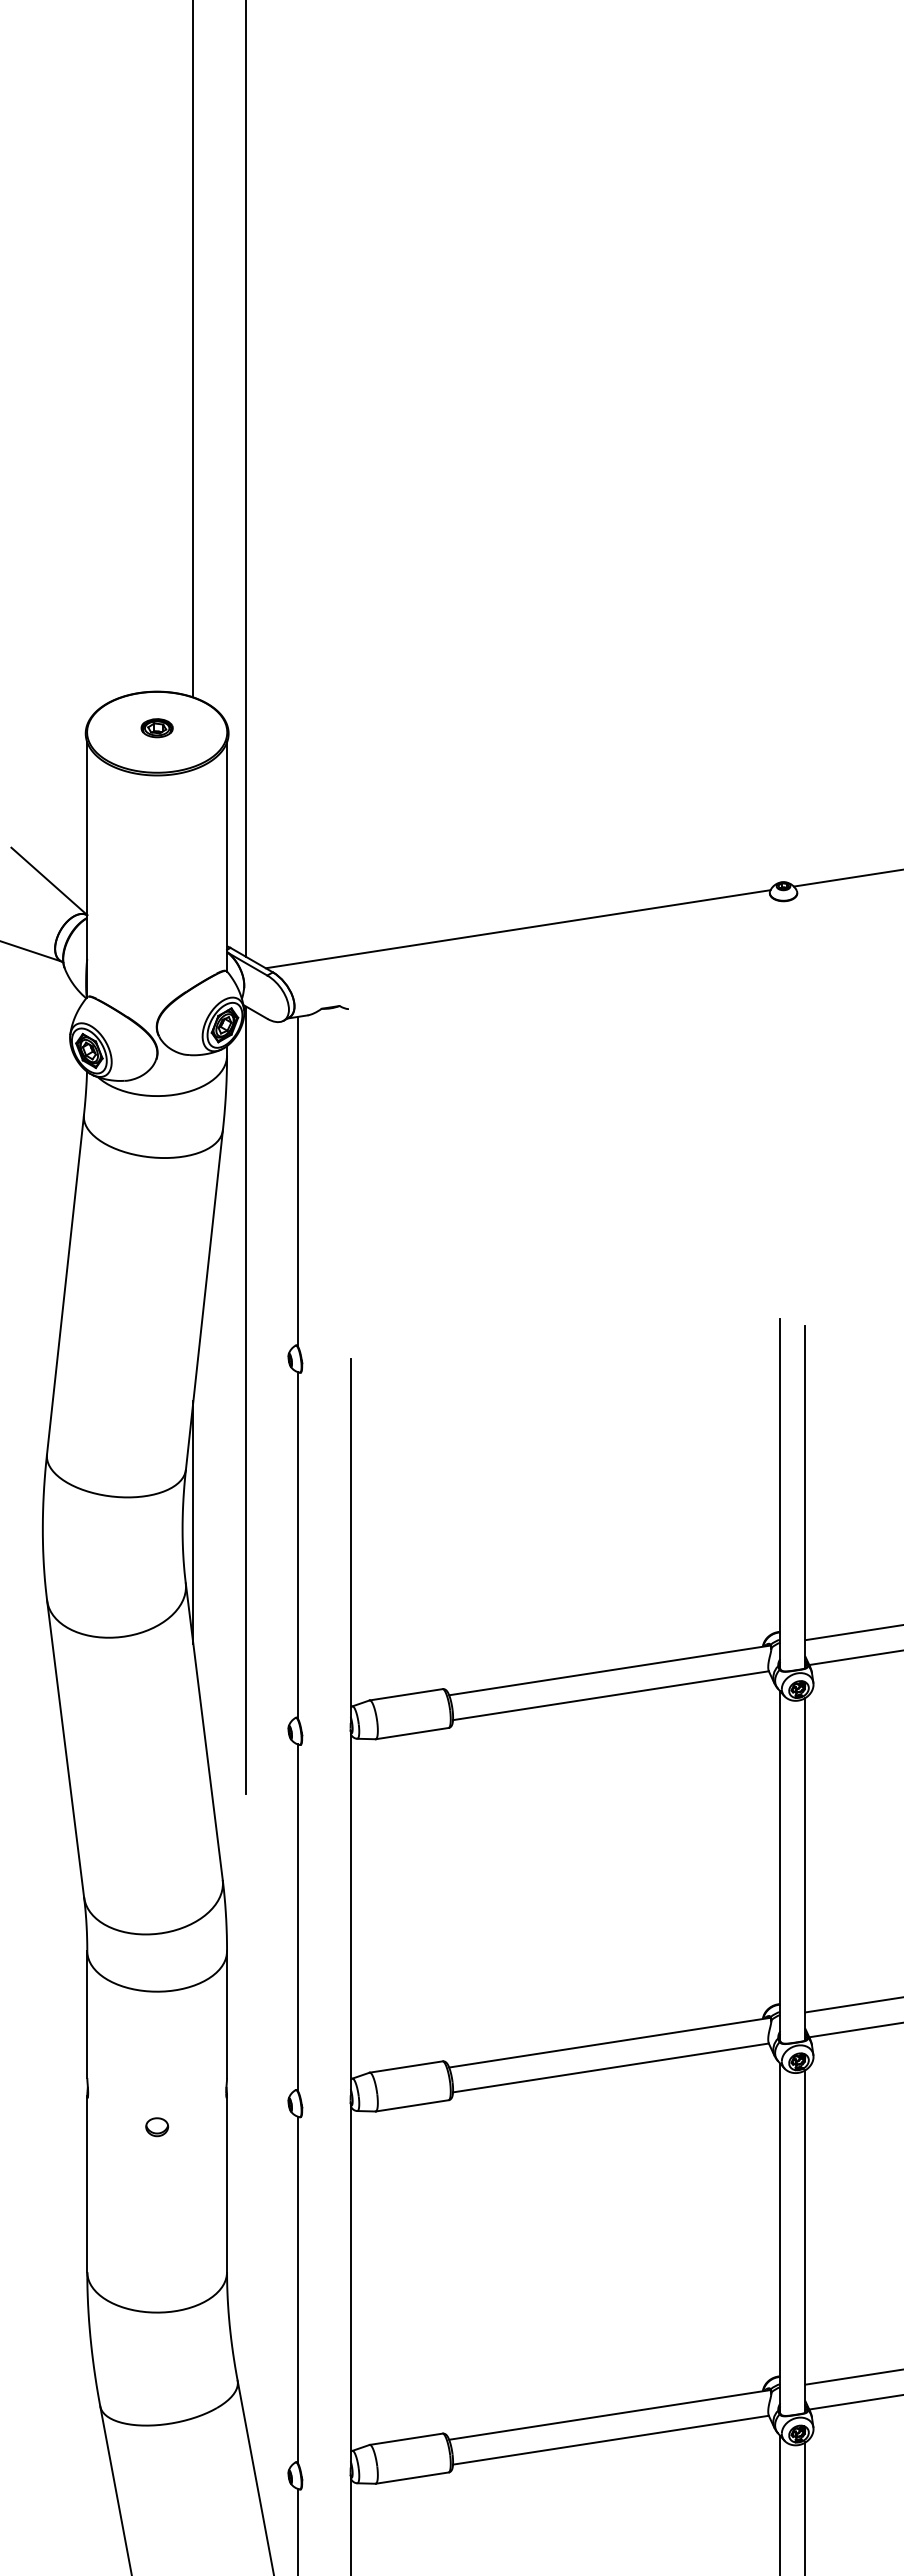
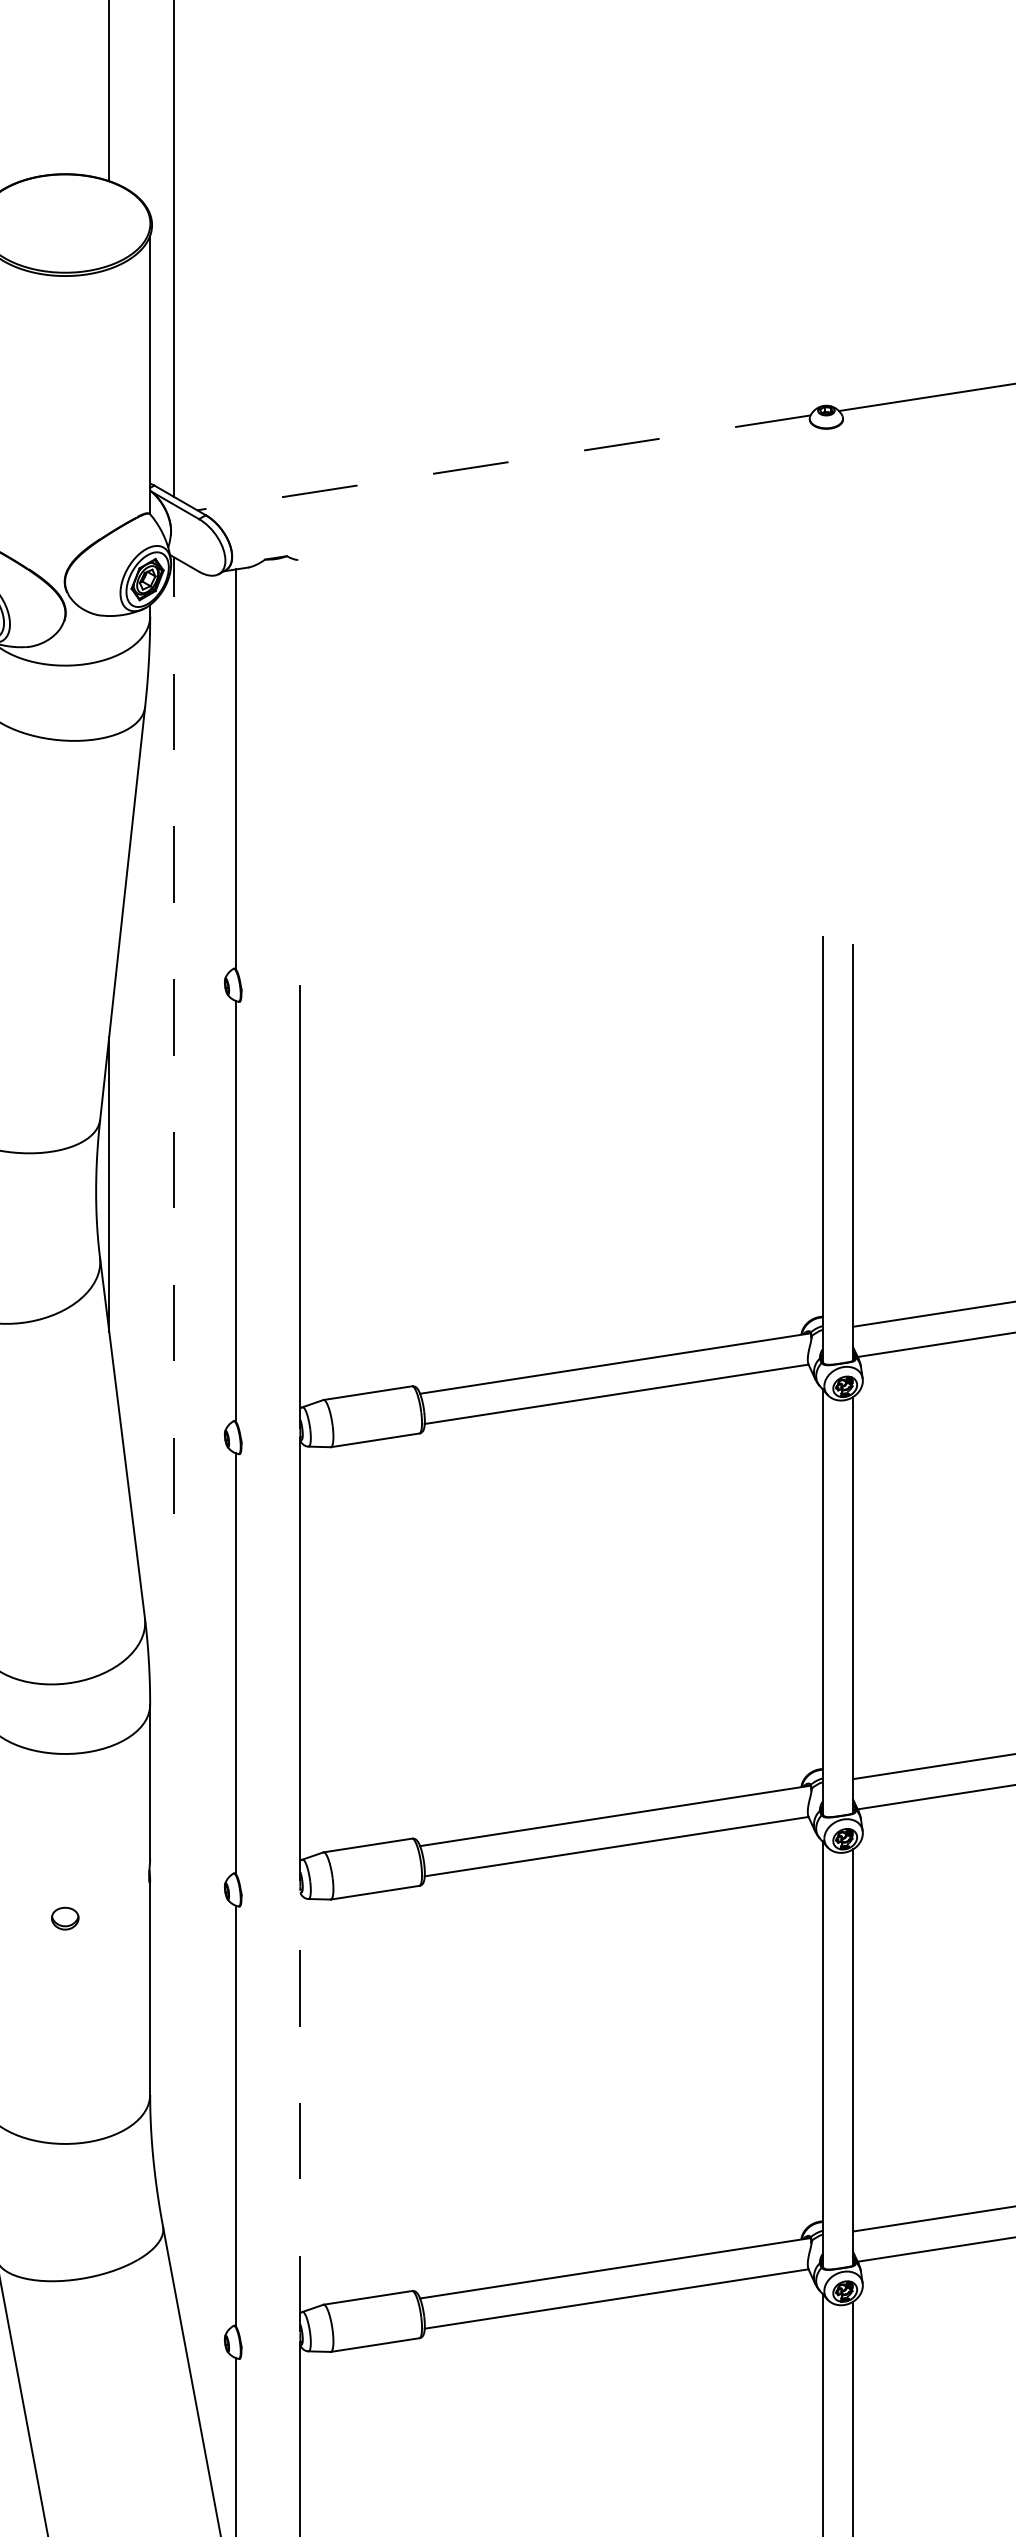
part: (156, 728) -> (64, 218), removed
line: (517, 929) -> (503, 463), solid -> dashed
line: (246, 1400) -> (173, 1035), solid -> dashed
line: (350, 2285) -> (300, 2111), solid -> dashed

